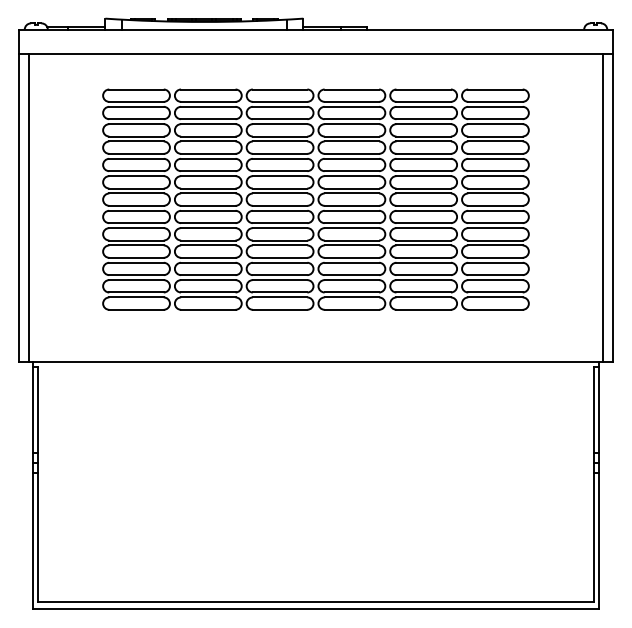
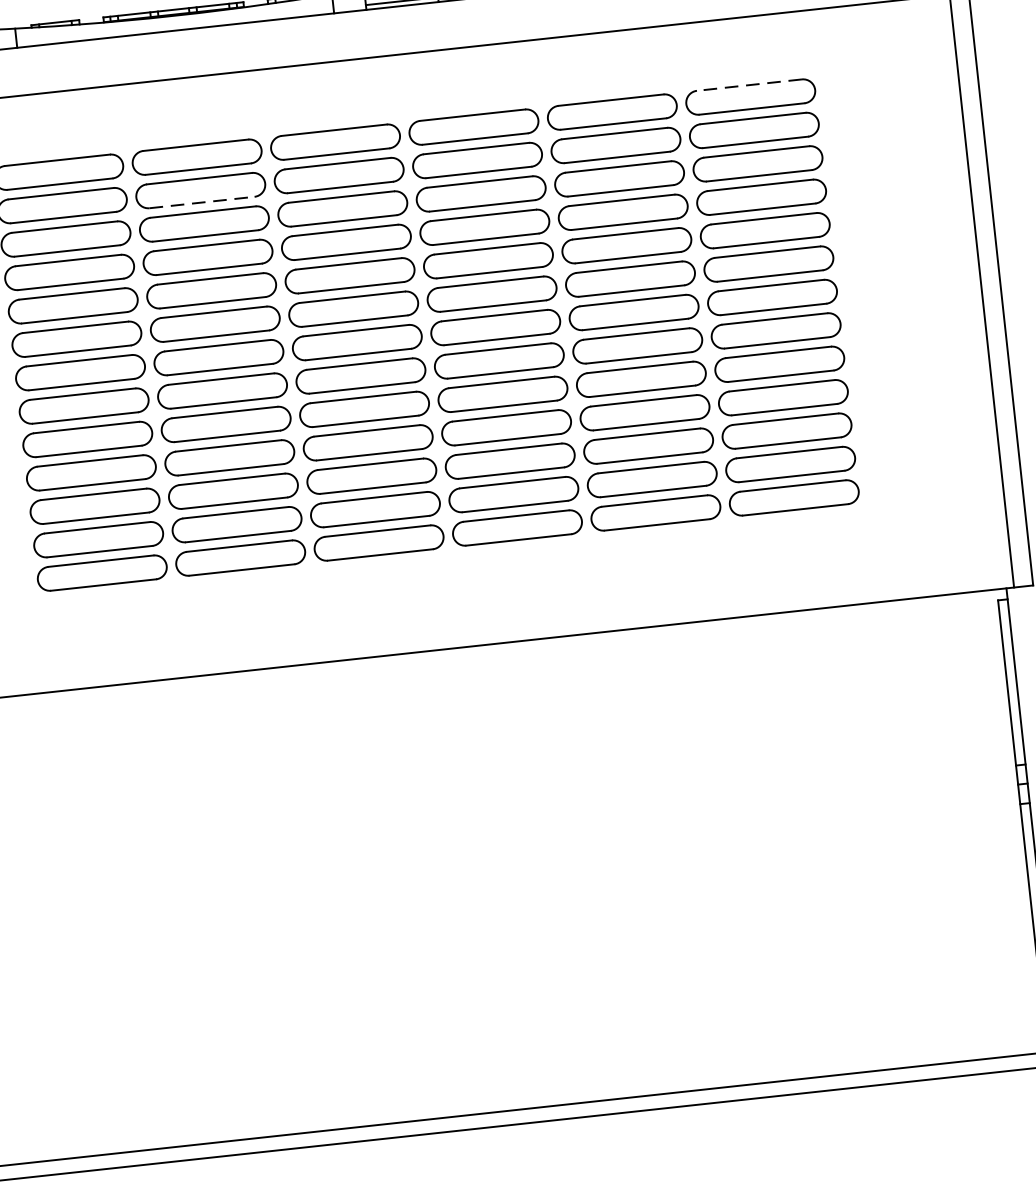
line: (494, 89) -> (747, 85), solid -> dashed
line: (208, 119) -> (202, 203), solid -> dashed

